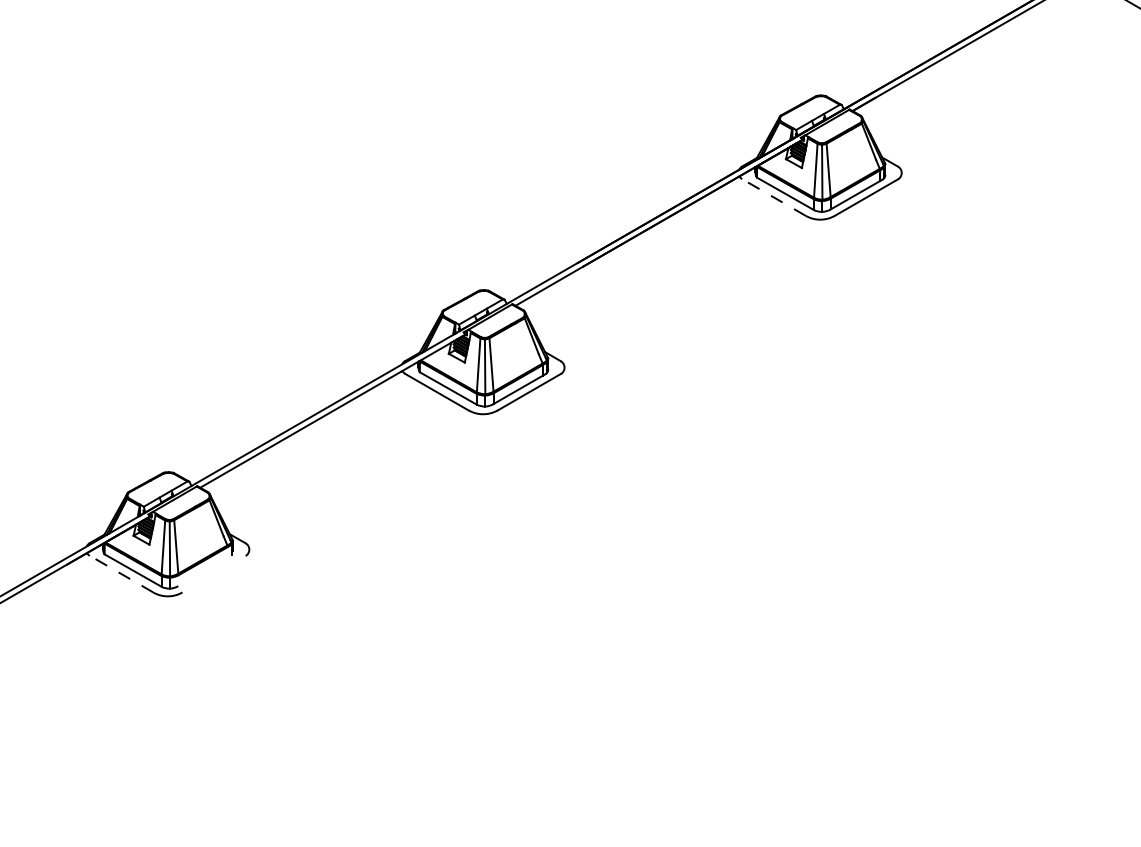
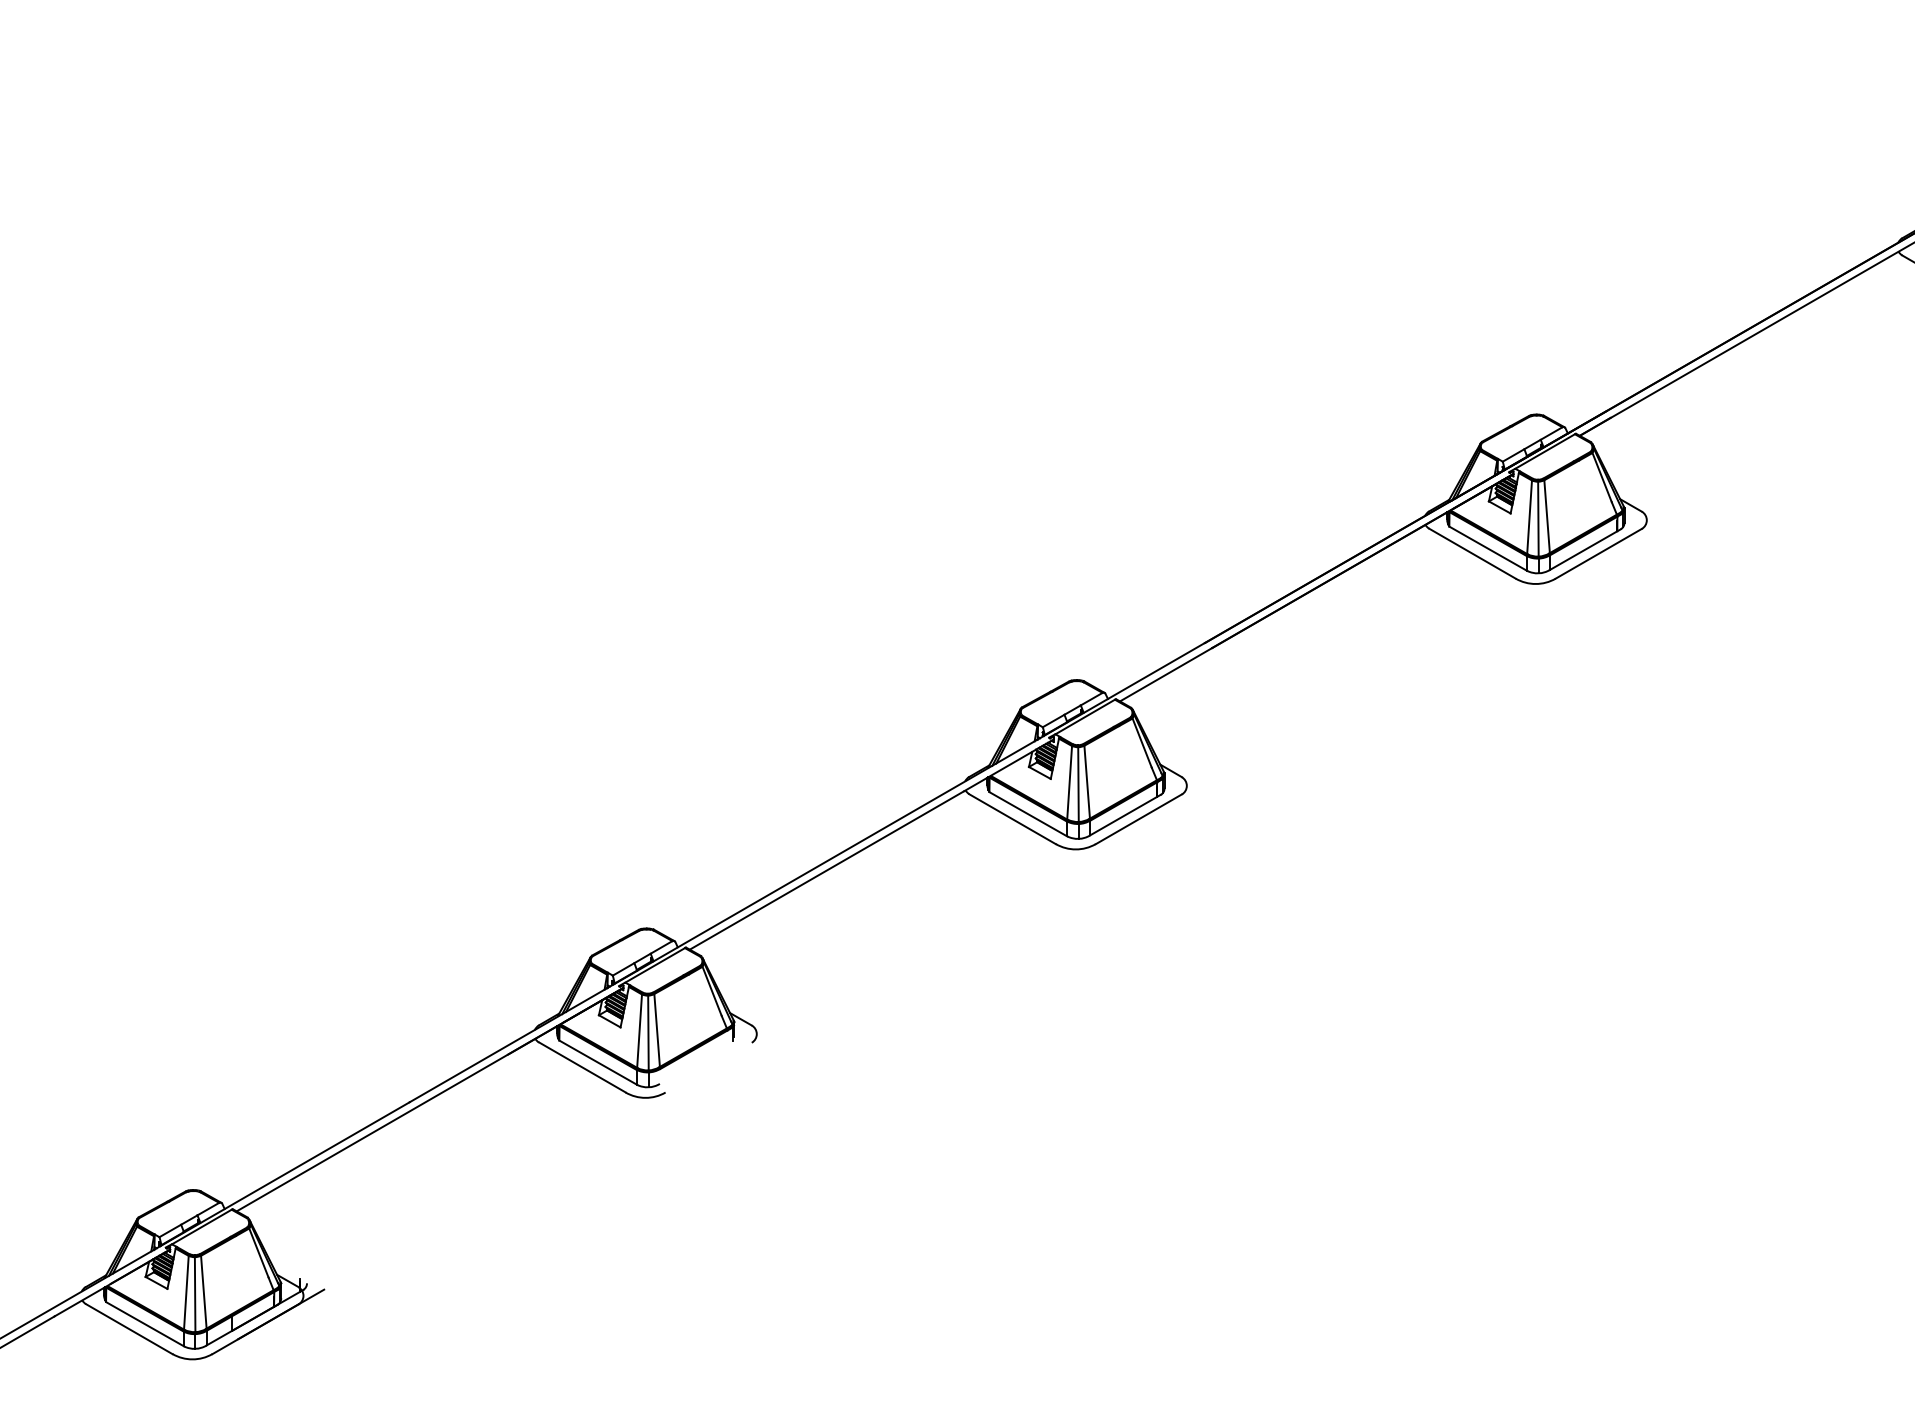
line: (773, 197) -> (1472, 553), dashed -> solid
line: (121, 574) -> (582, 1067), dashed -> solid

